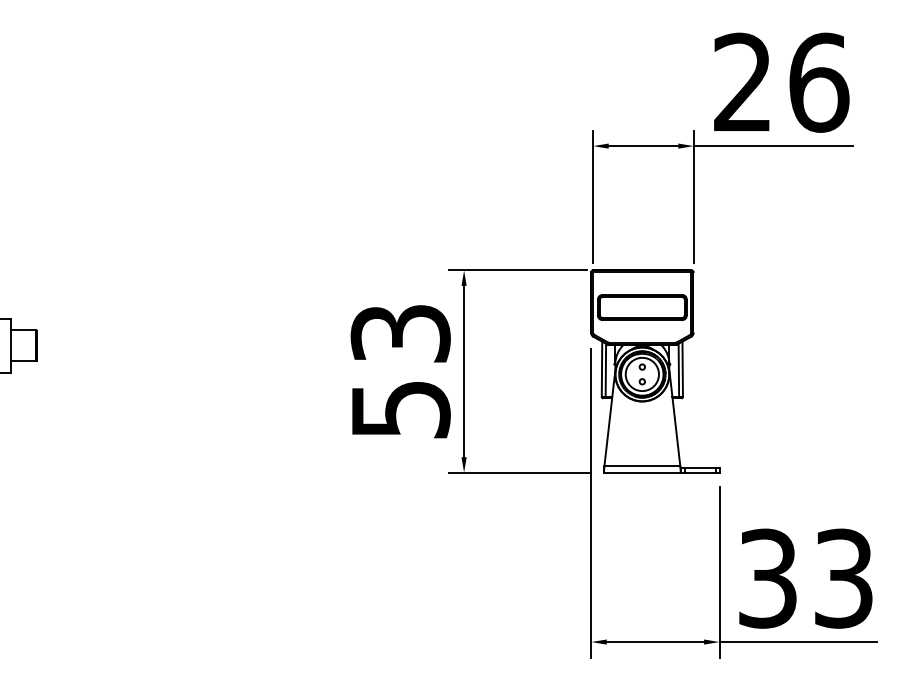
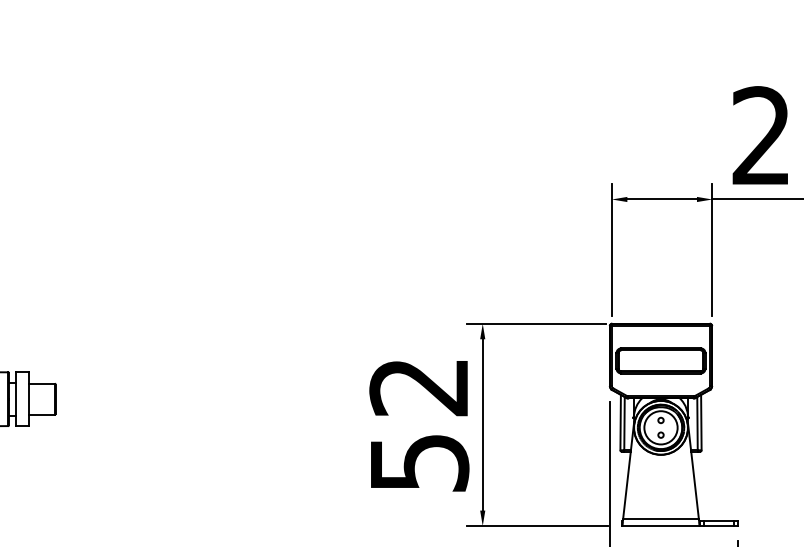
text: (400, 333) -> (419, 386), 53 -> 52

